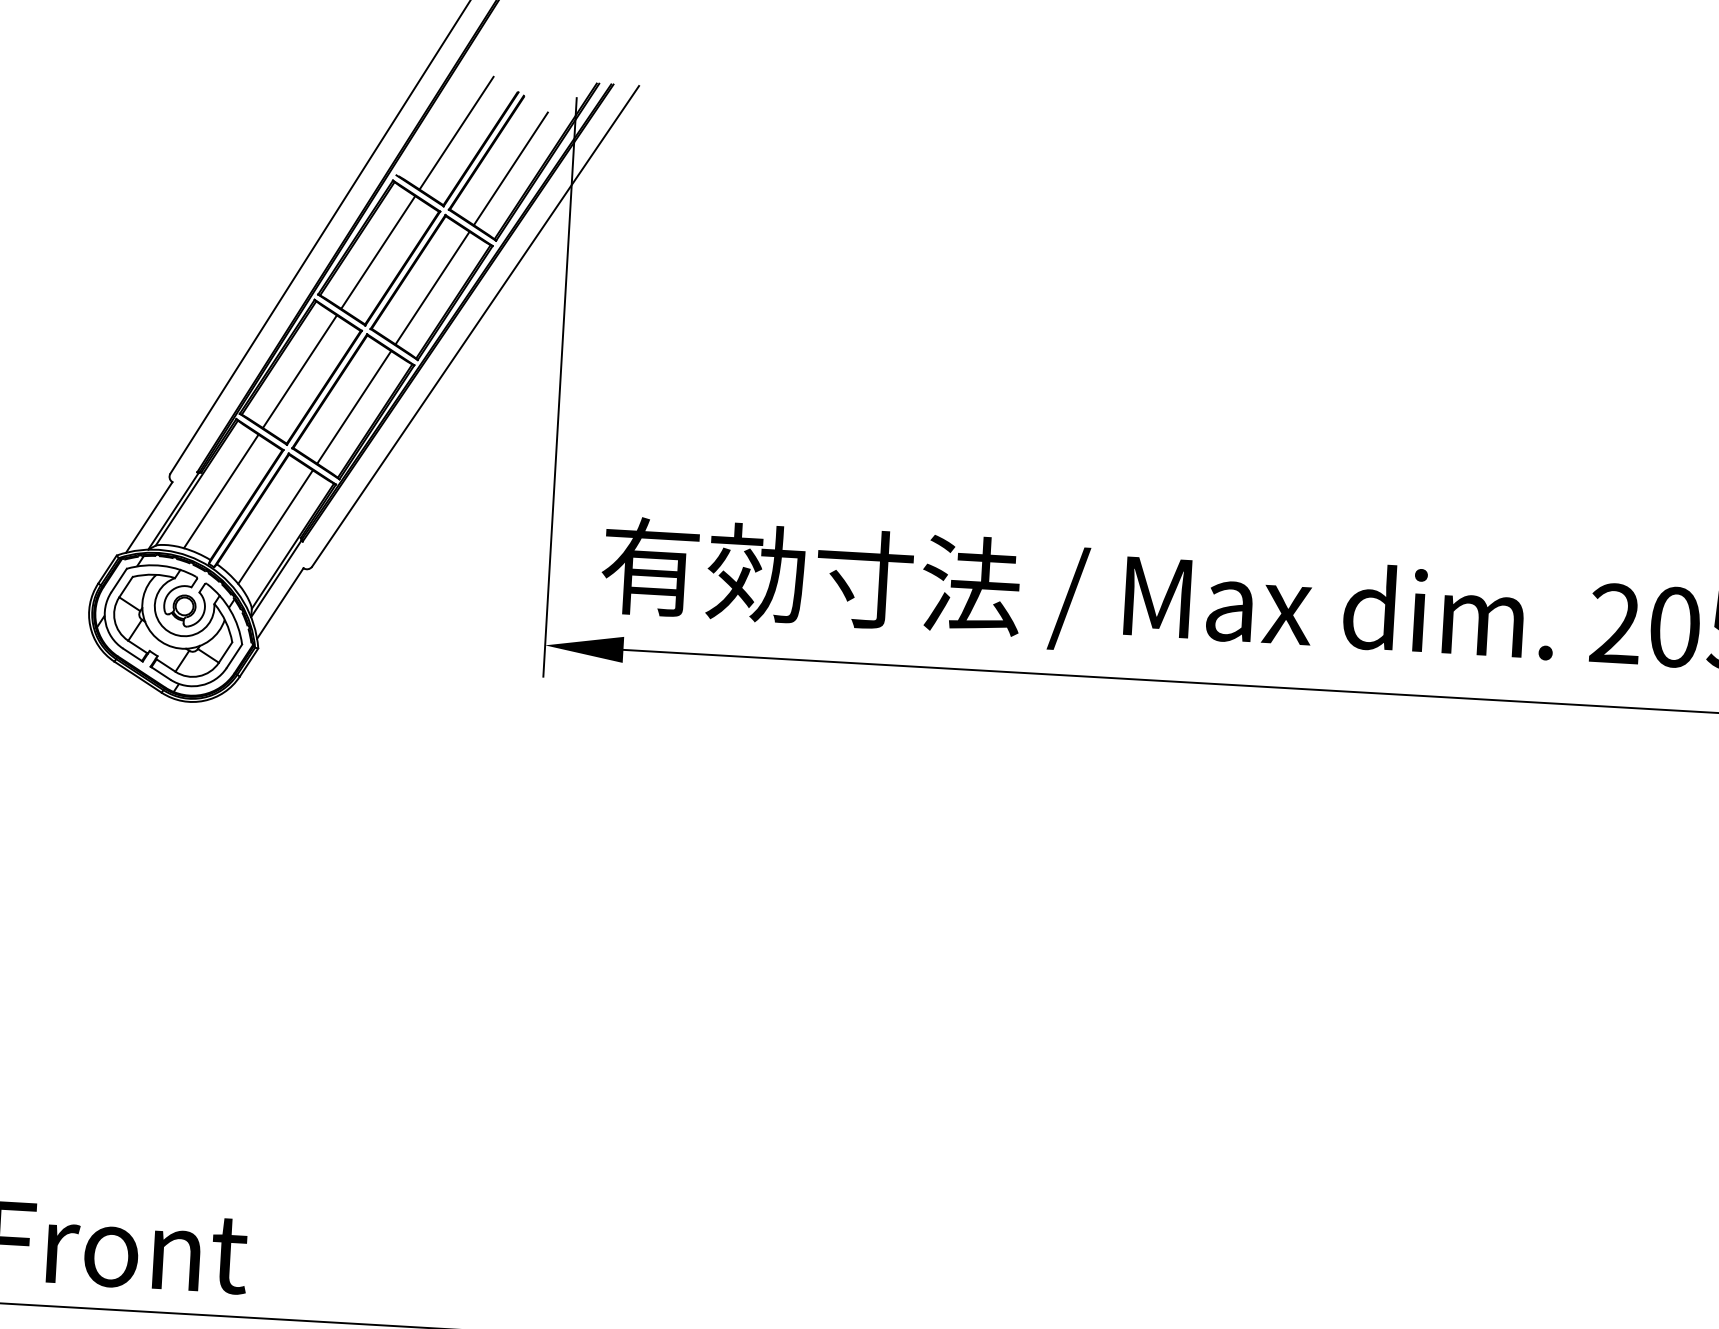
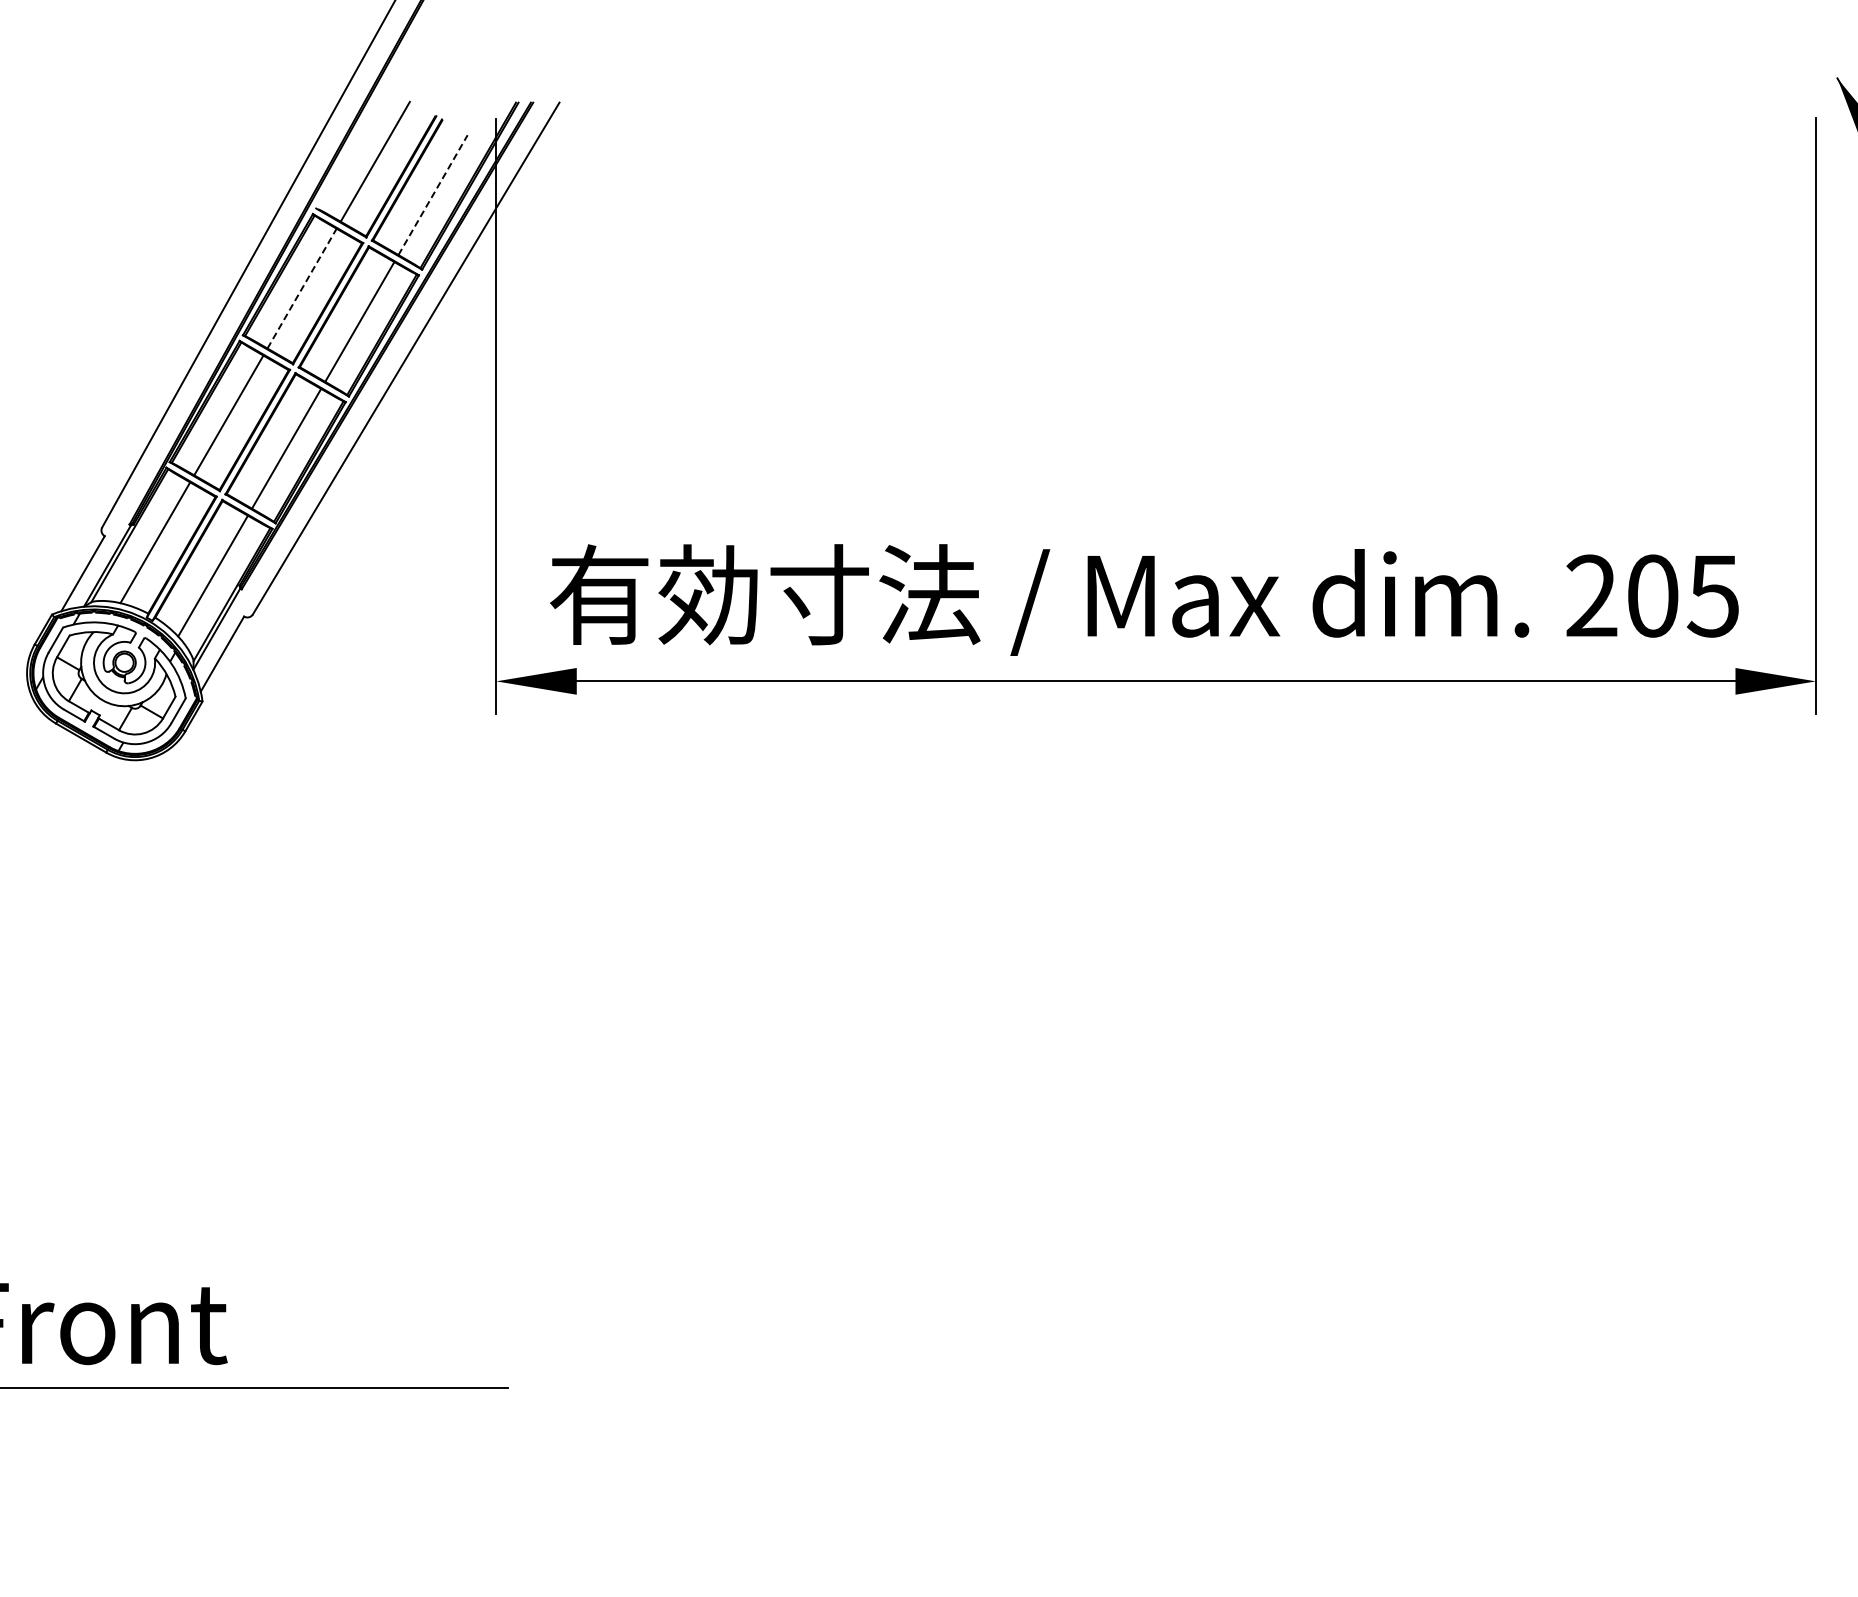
line: (511, 168) -> (433, 194), solid -> dashed
line: (378, 252) -> (302, 288), solid -> dashed

